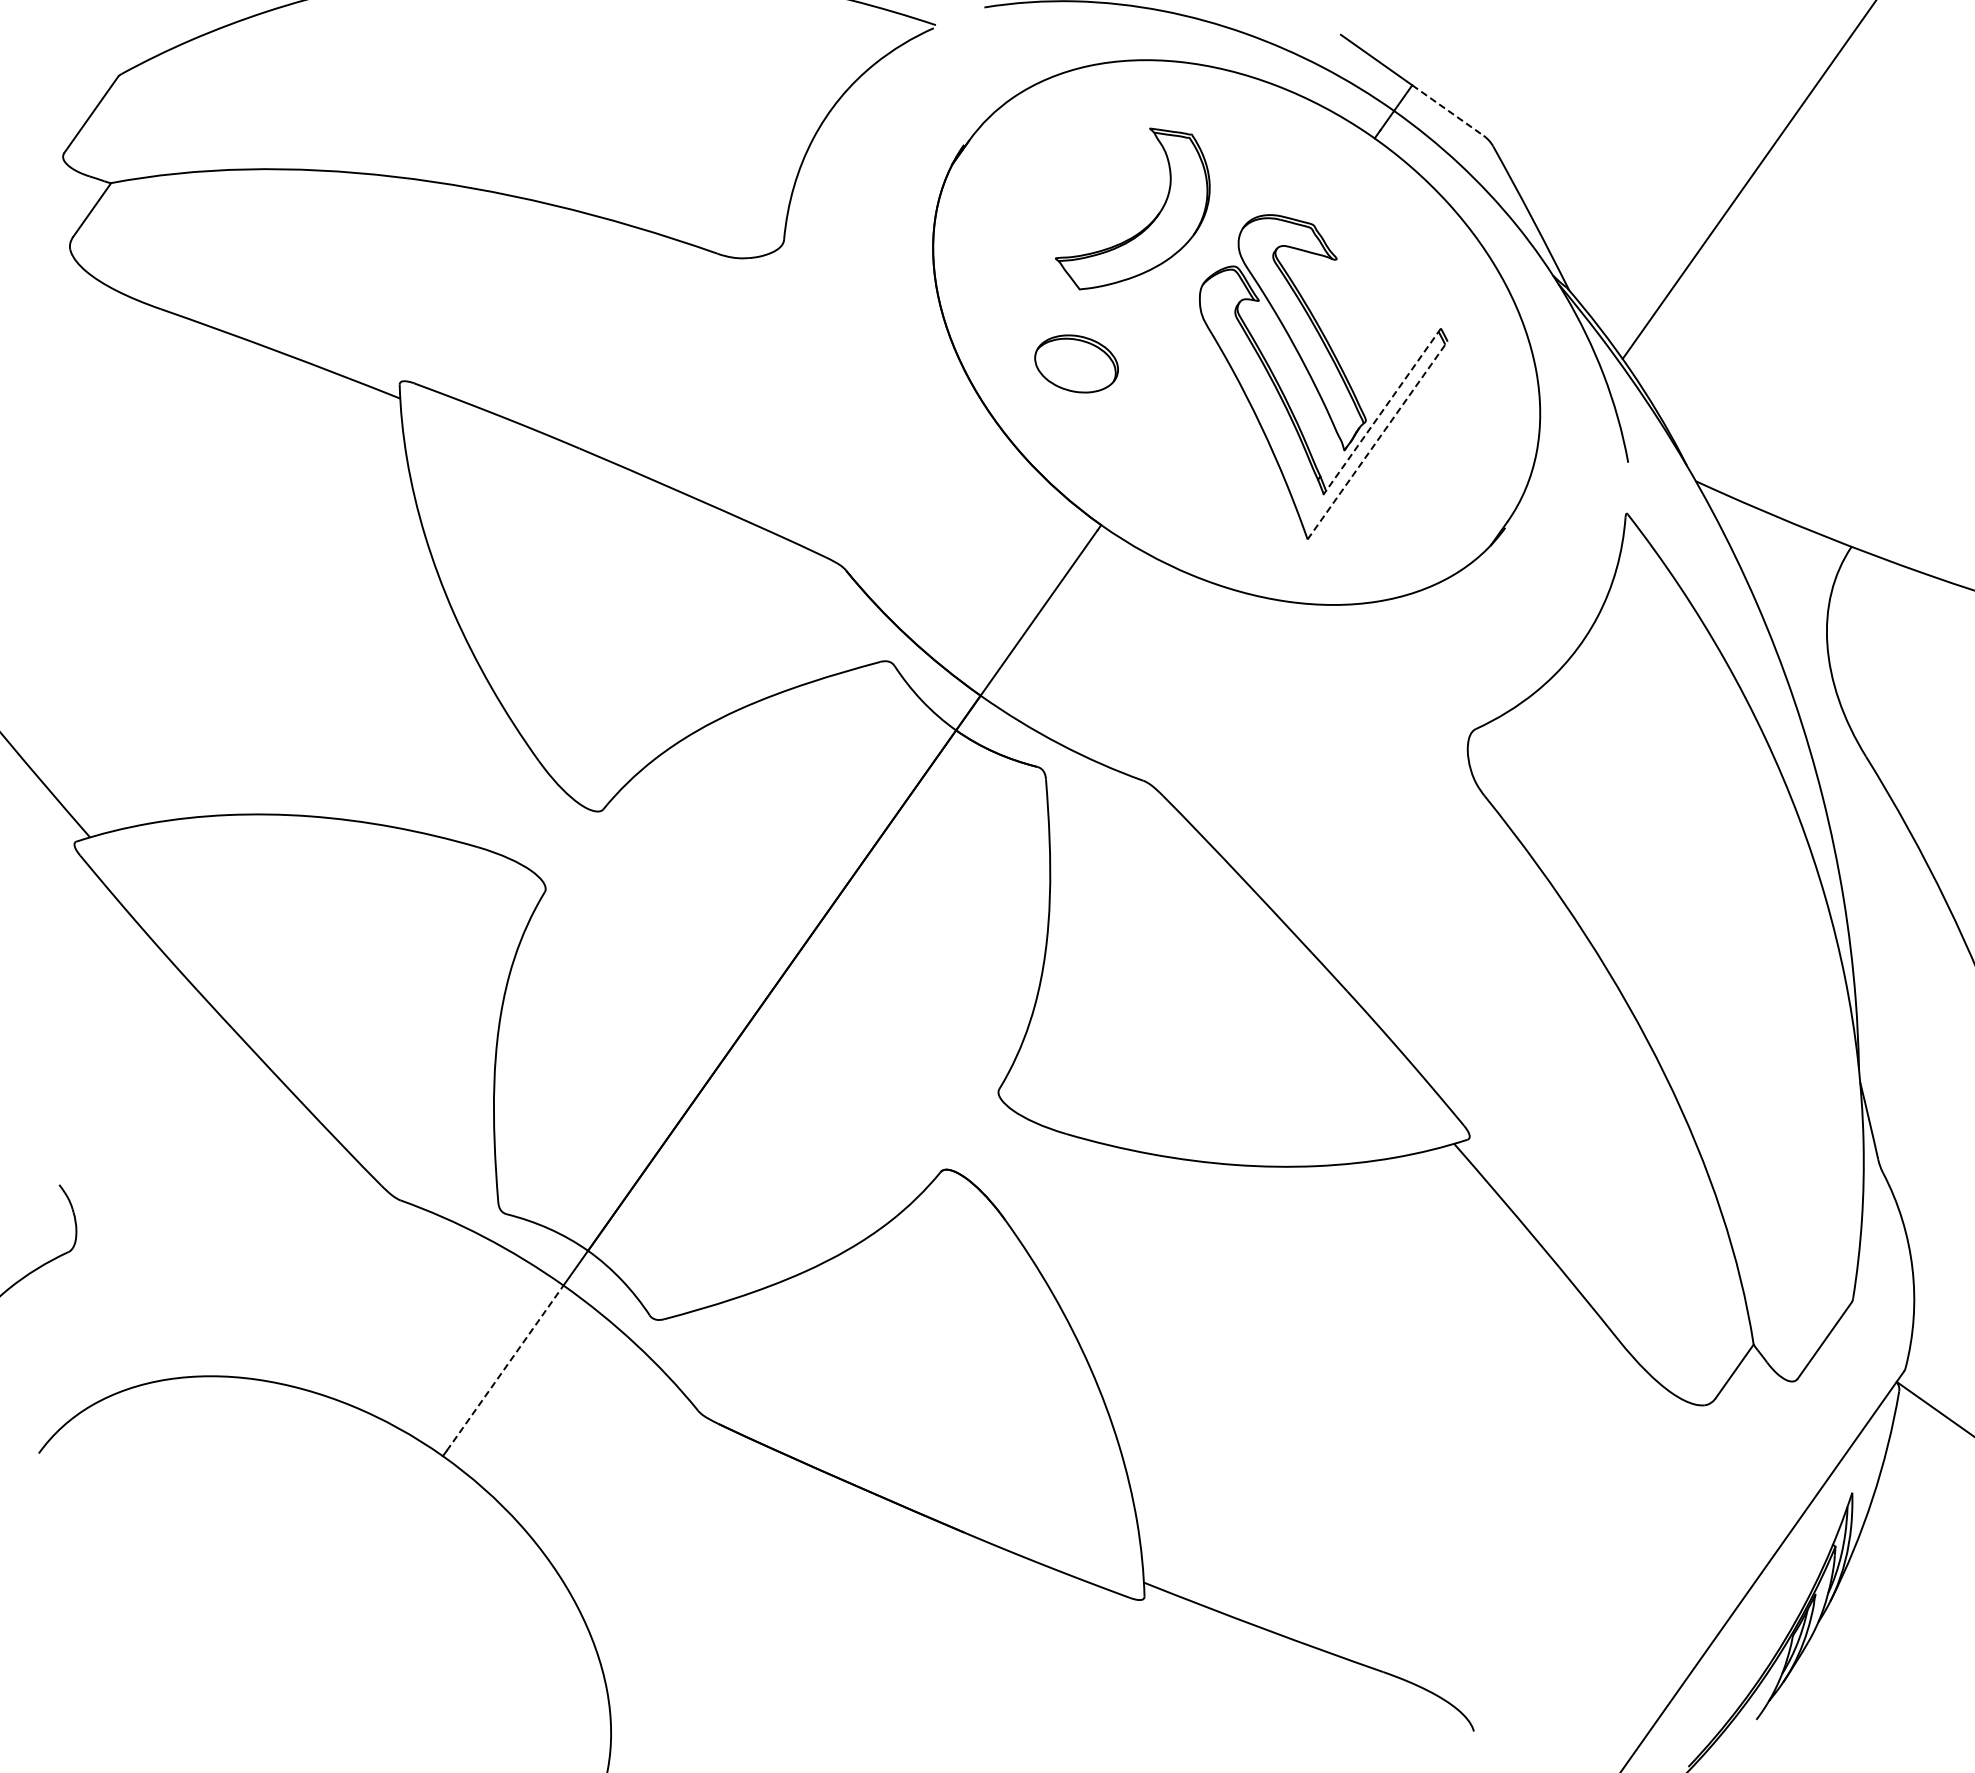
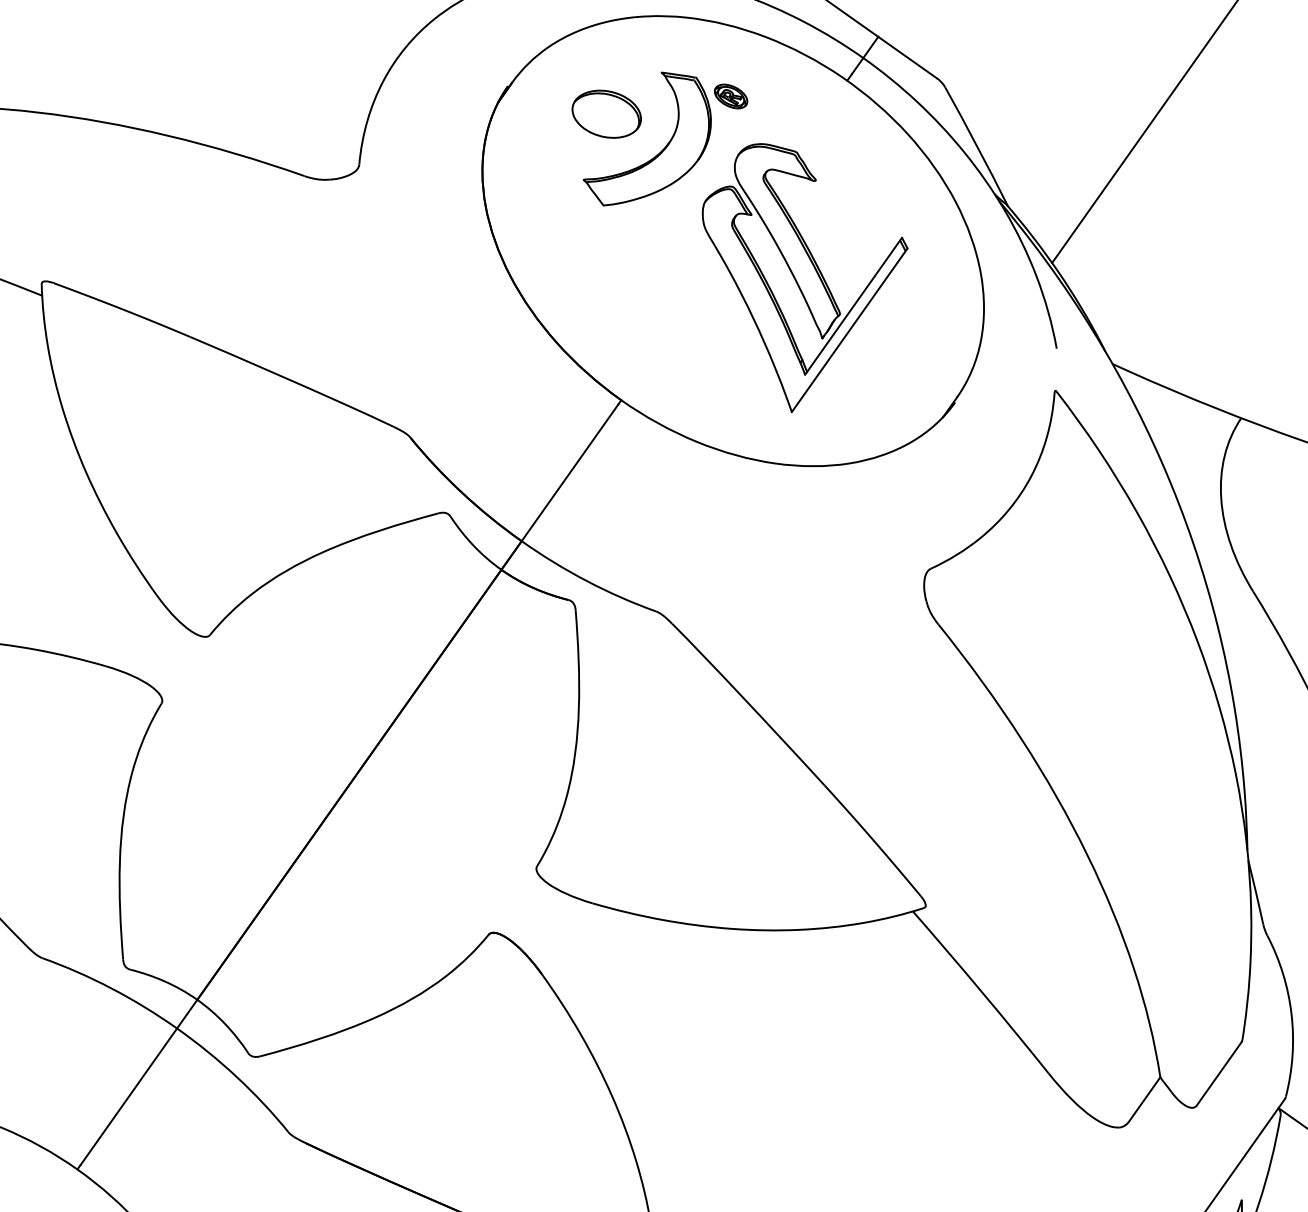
line: (1447, 110) -> (907, 57), dashed -> solid
part: (1233, 157) -> (730, 96), added
part: (1076, 363) -> (606, 113), moved
line: (1383, 410) -> (854, 305), dashed -> solid
line: (1377, 440) -> (849, 330), dashed -> solid
line: (505, 1367) -> (129, 1096), dashed -> solid

